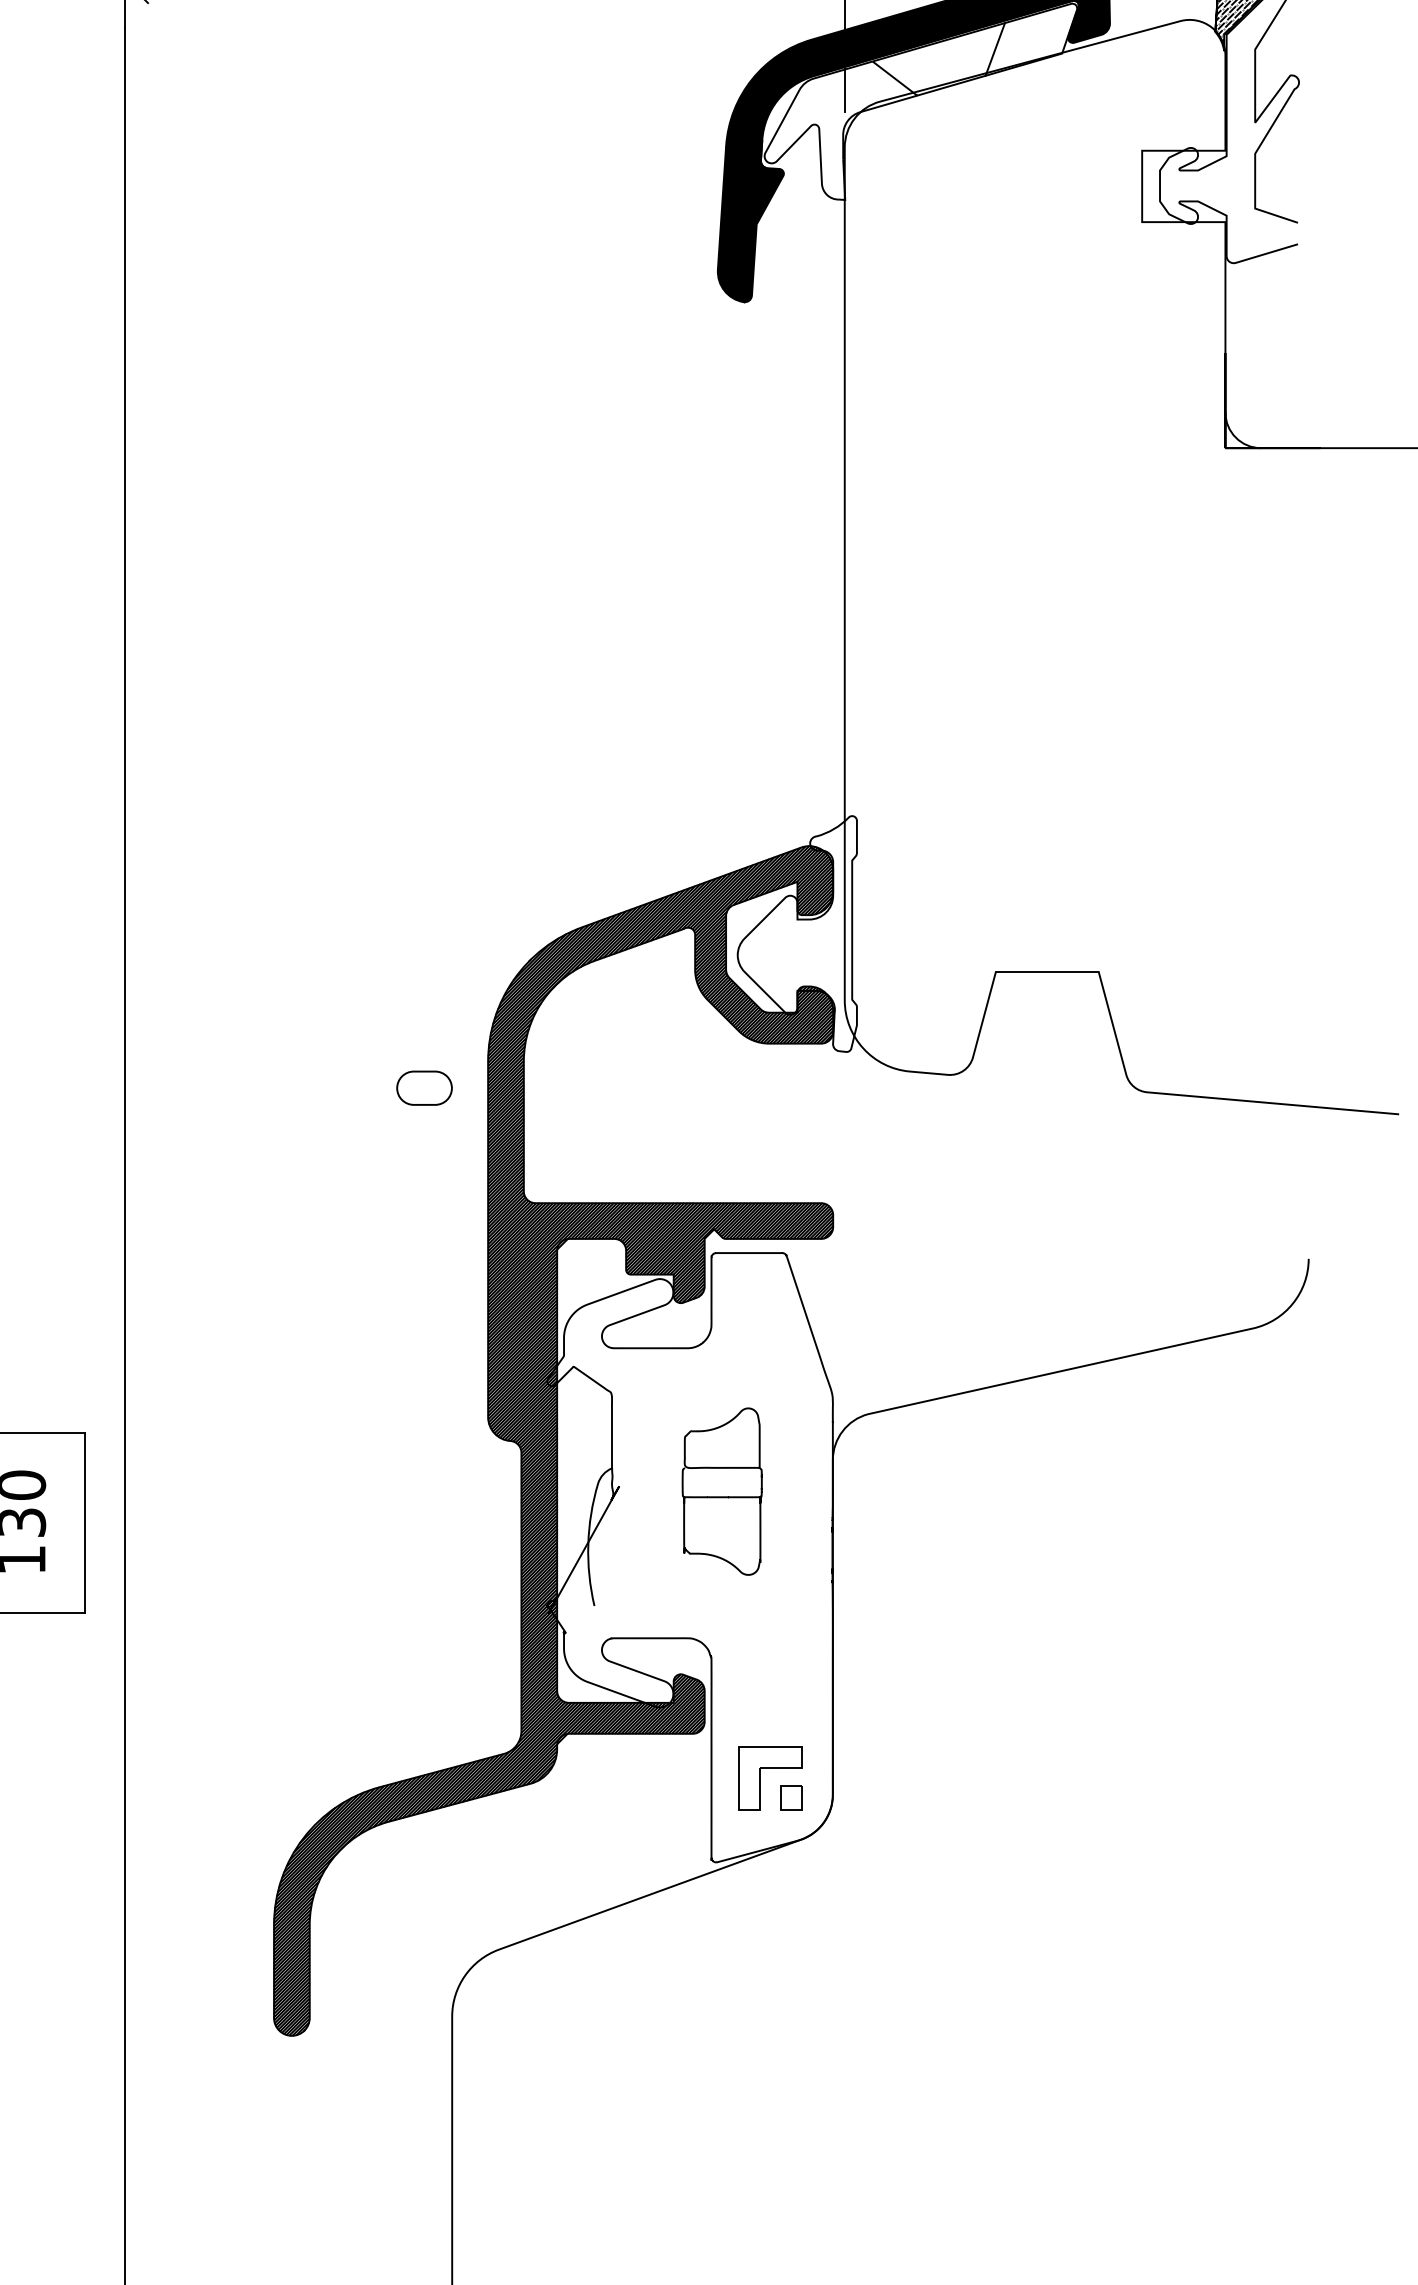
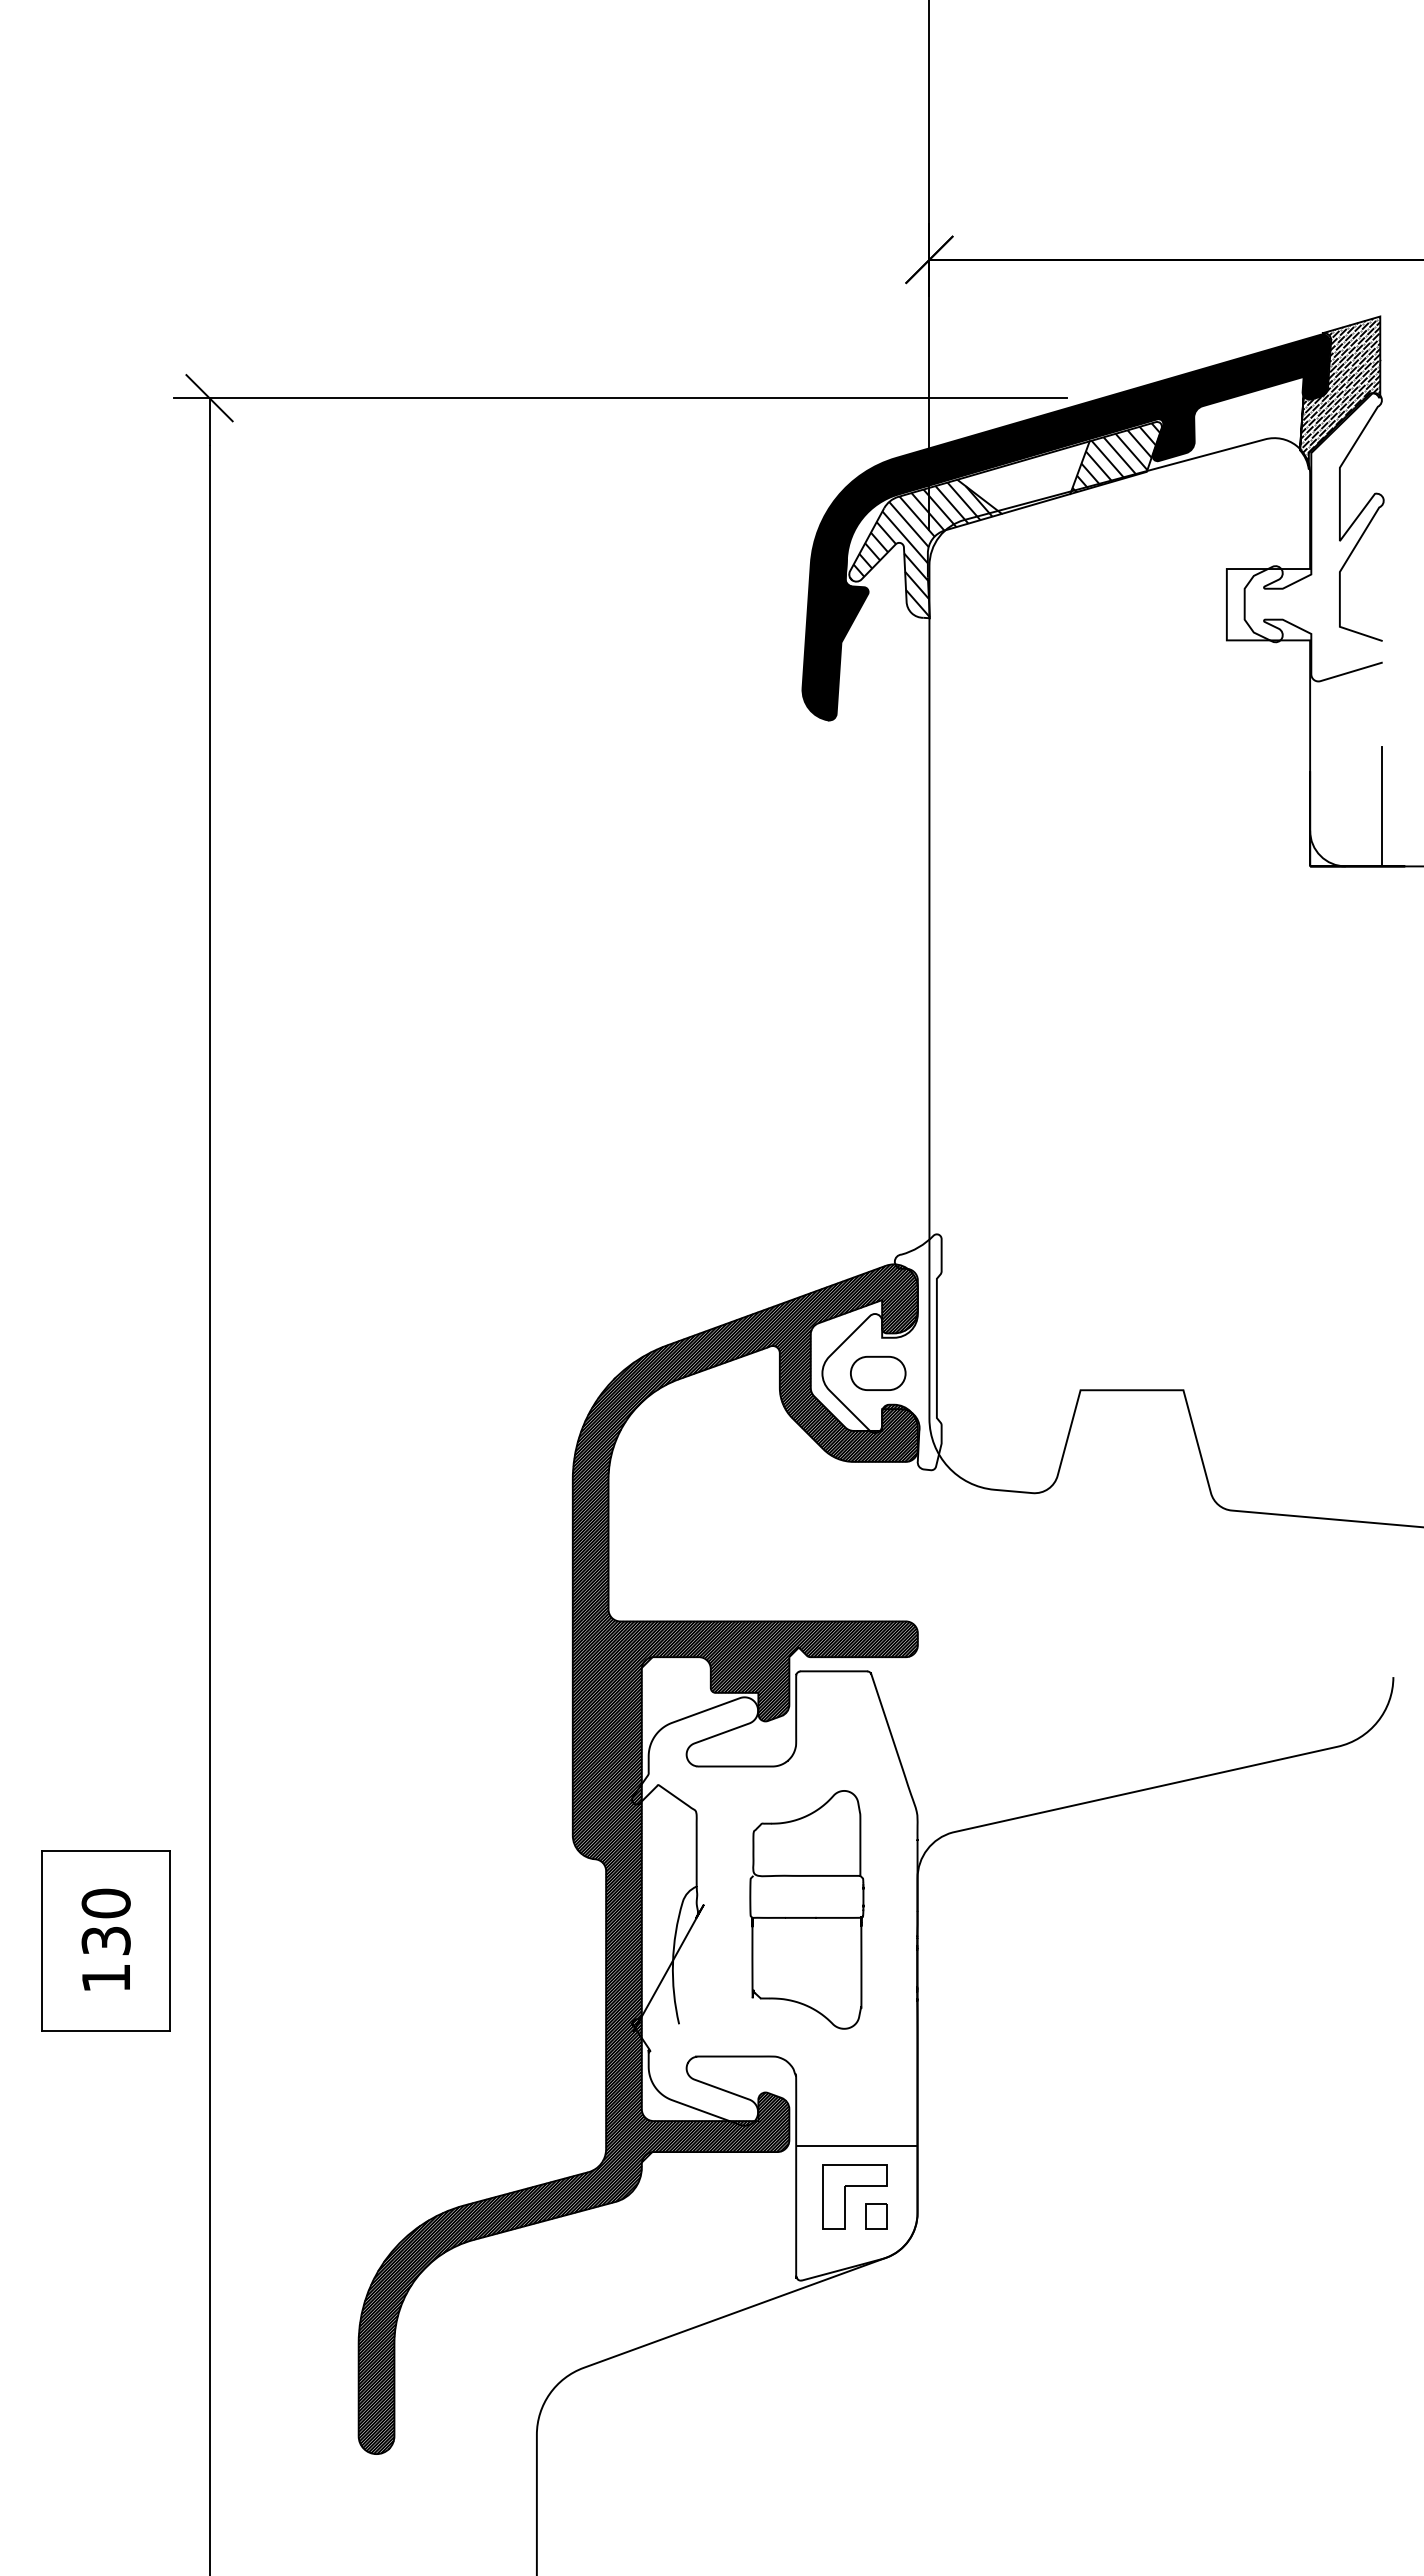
hatch: (1031, 39) -> (1116, 457), added
hatch: (835, 131) -> (920, 549), added
line: (1296, 388) -> (1381, 806), added
part: (424, 1087) -> (878, 1372), moved
part: (721, 1491) -> (806, 1909), size x1.43
line: (771, 1728) -> (856, 2146), added

